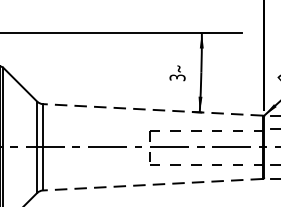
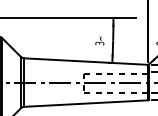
line: (153, 109) -> (86, 61), dashed -> solid
line: (153, 184) -> (86, 103), dashed -> solid

